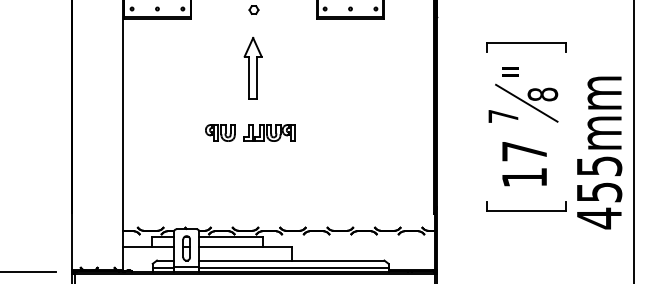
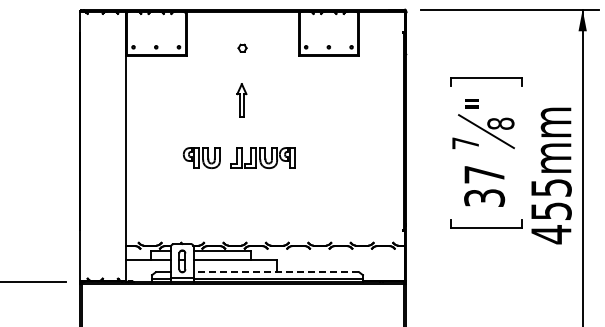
part: (252, 68) -> (241, 100), size x0.6
part: (249, 133) -> (238, 158), size x1.4
text: (524, 176) -> (484, 197), 17 -> 37
line: (291, 260) -> (276, 272), solid -> dashed

